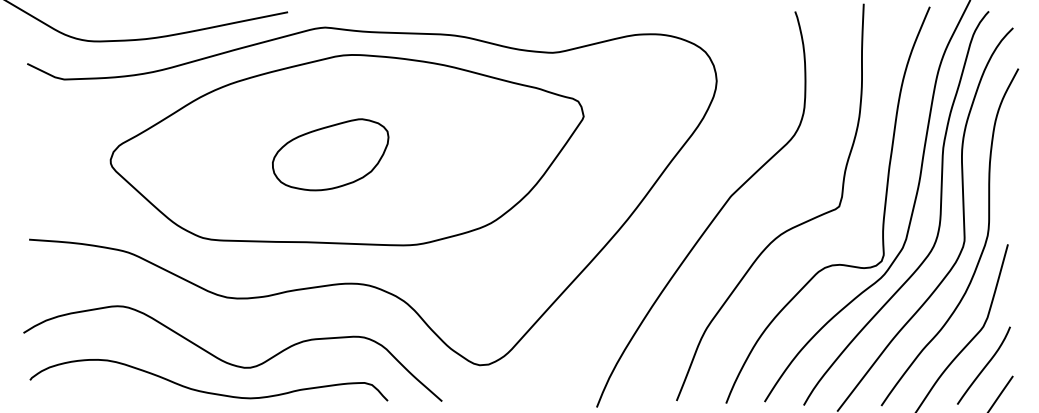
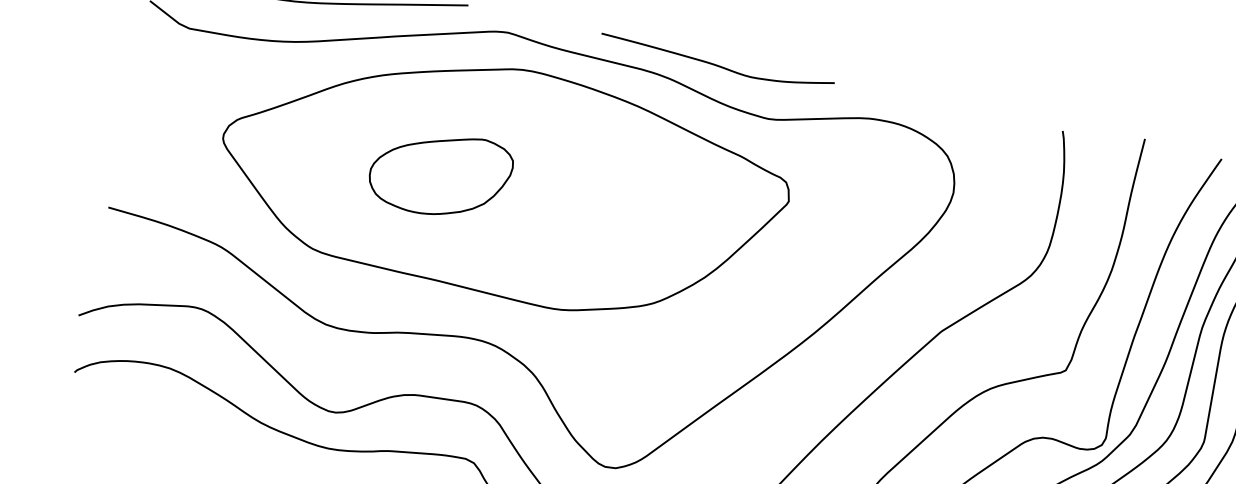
curve: (500, 17) -> (715, 64), added
part: (330, 154) -> (440, 173), moved

